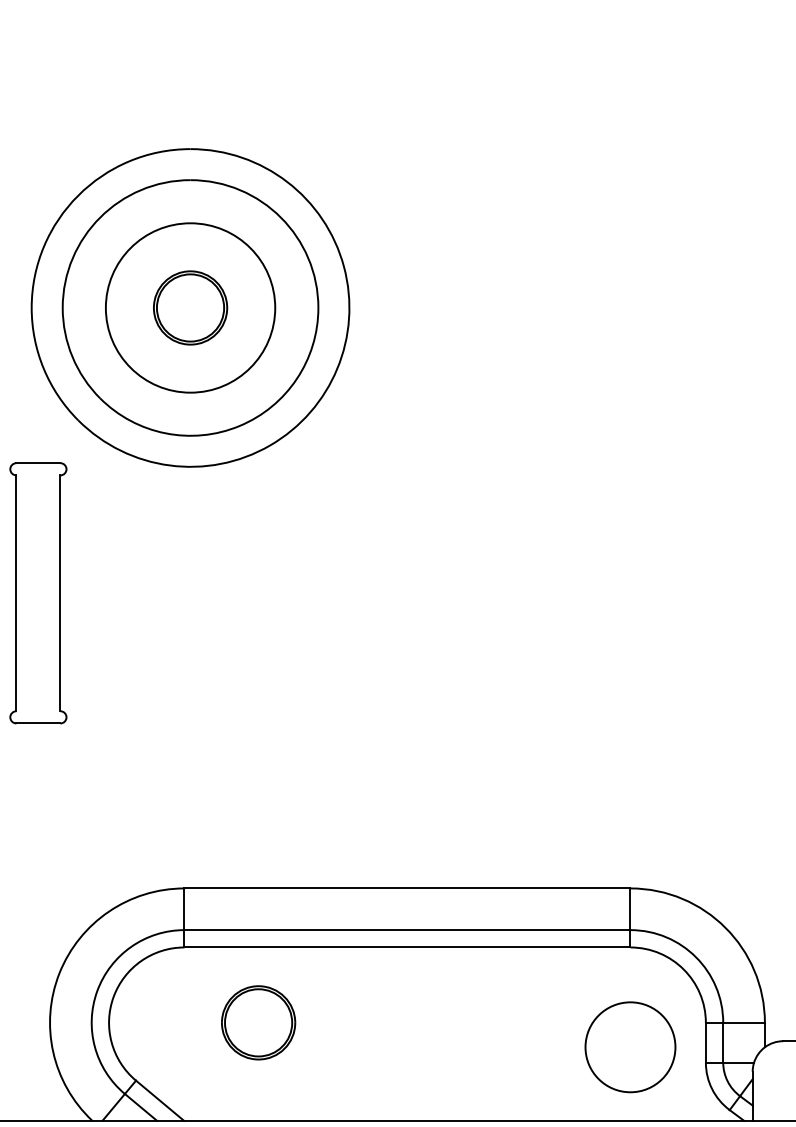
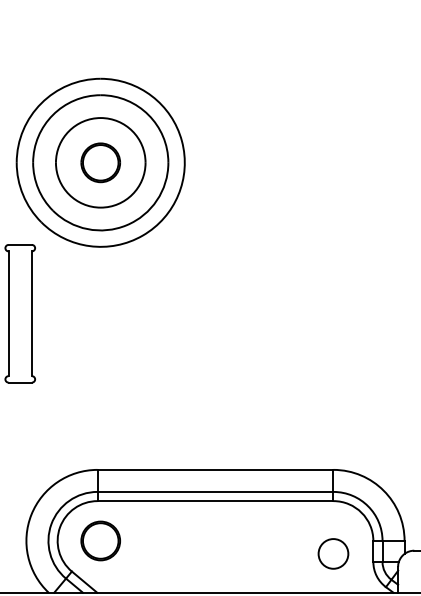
part: (258, 1021) -> (100, 540), moved
circle: (630, 1046) -> (333, 553), size x0.62

